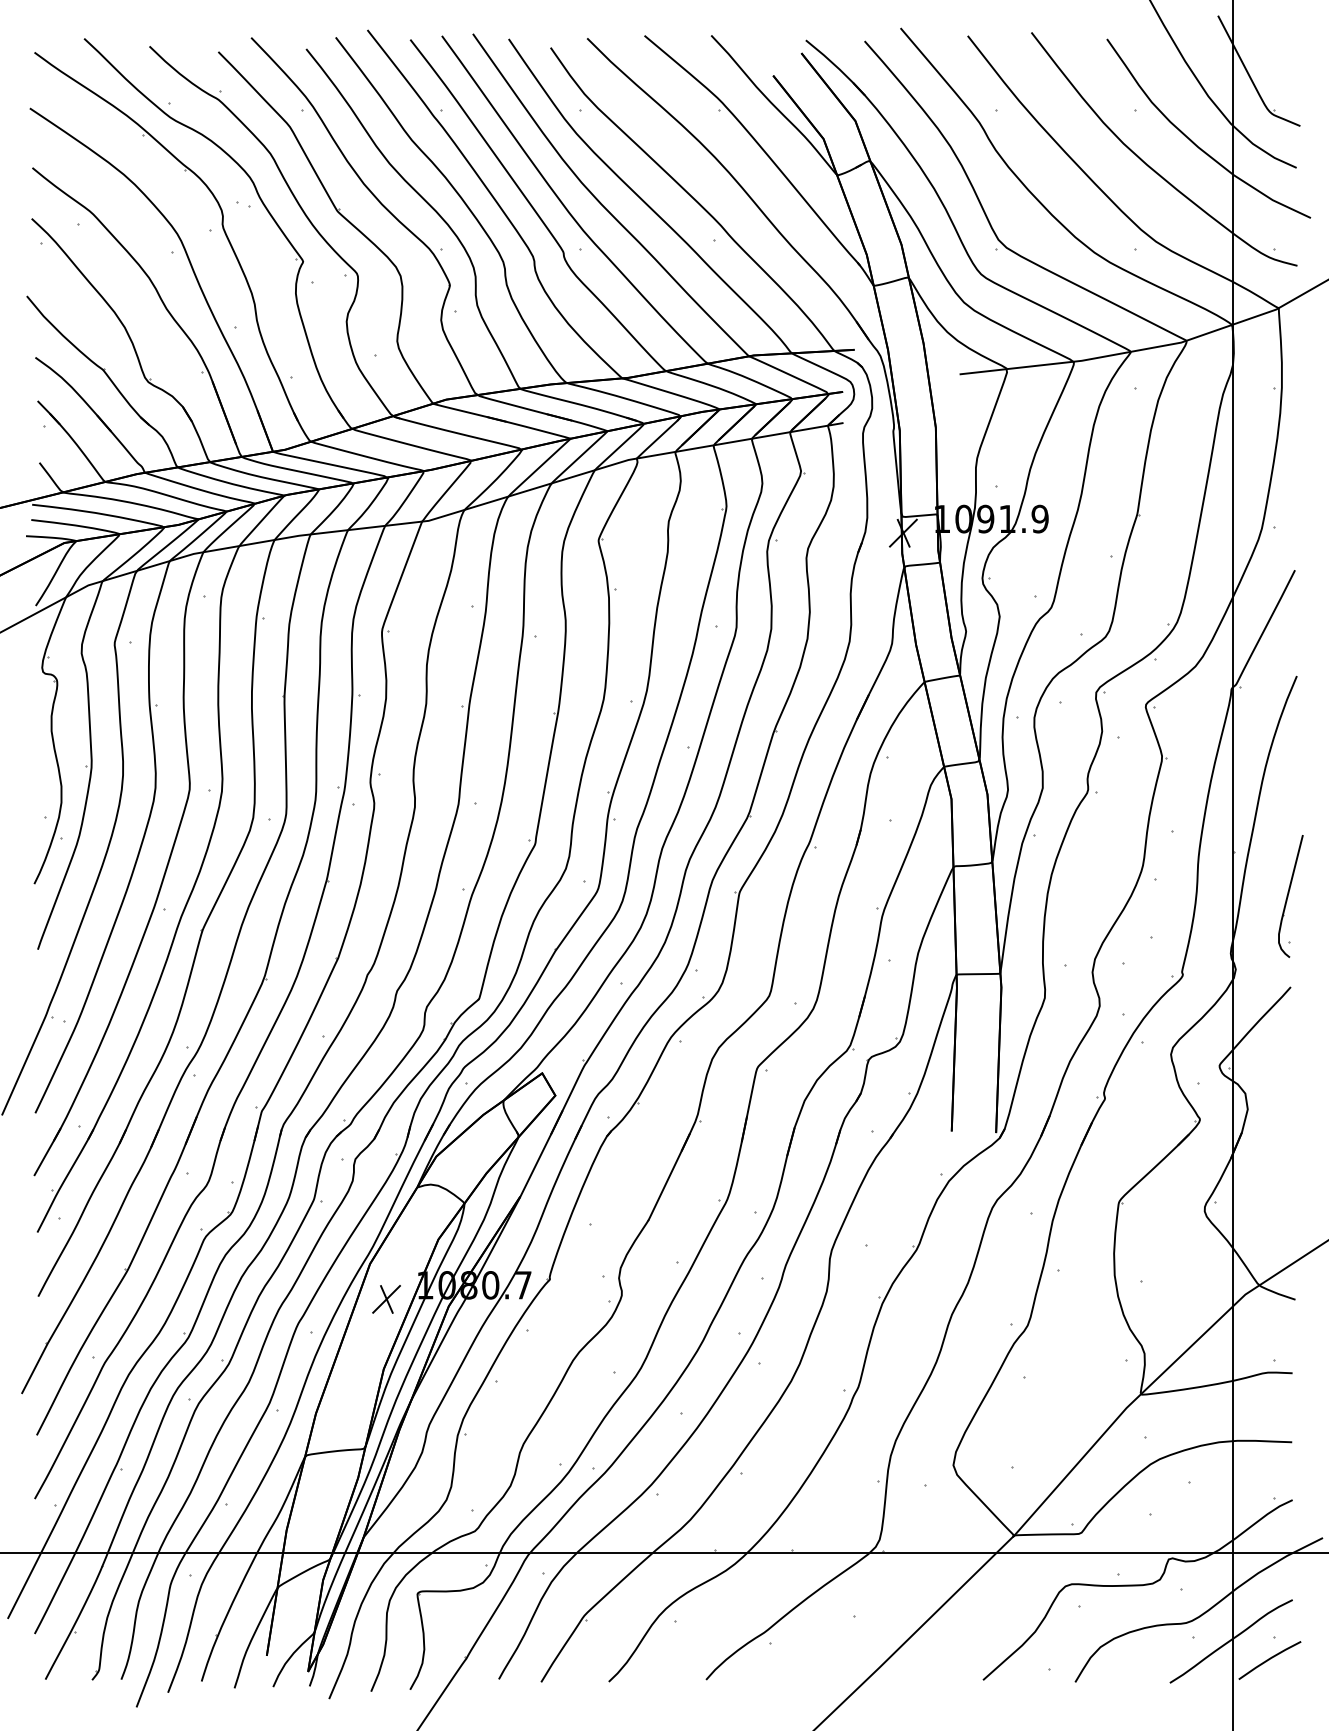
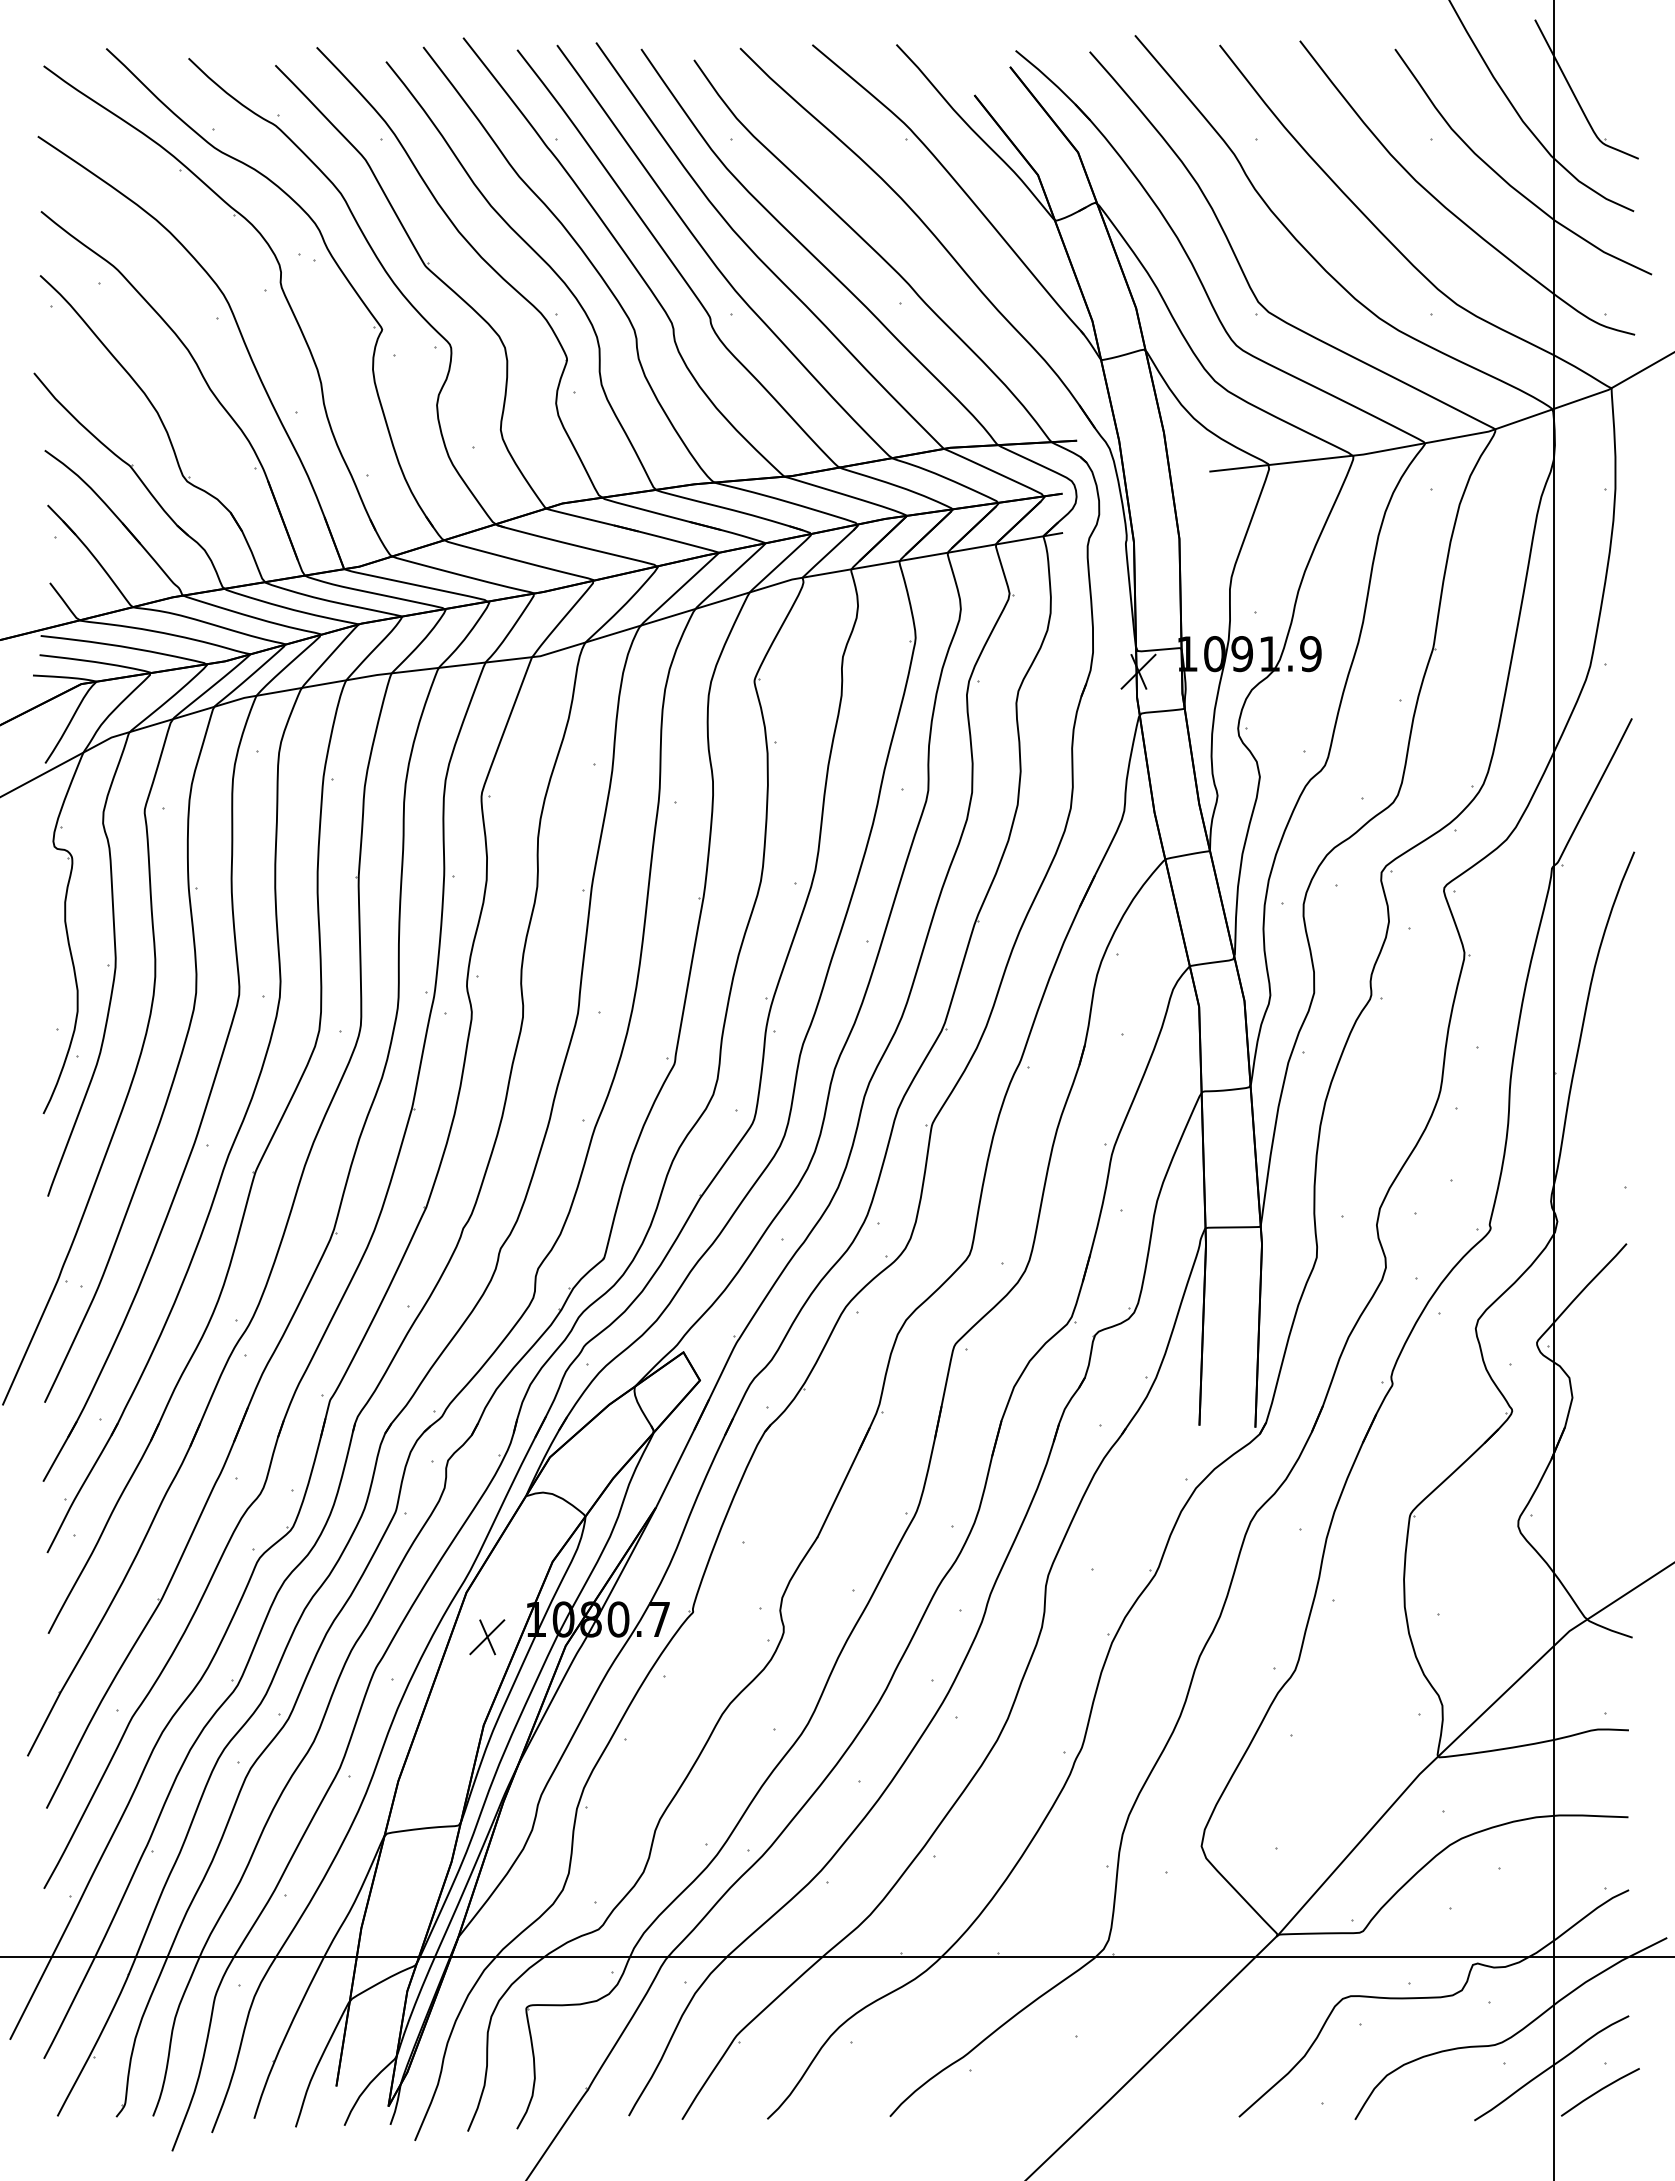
part: (1290, 896) -> (1626, 1129), removed

